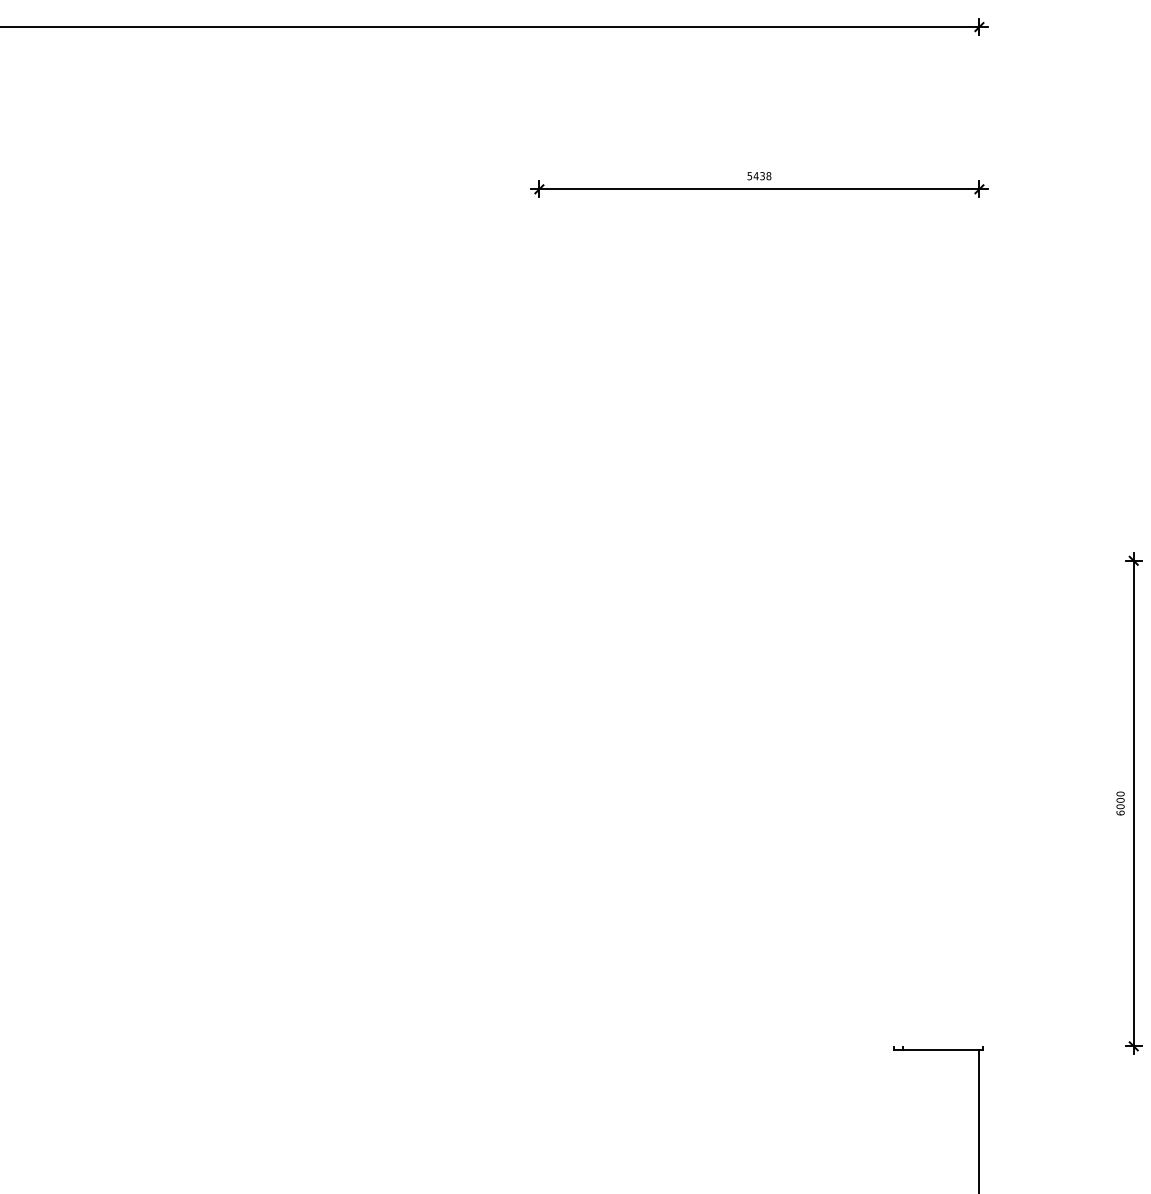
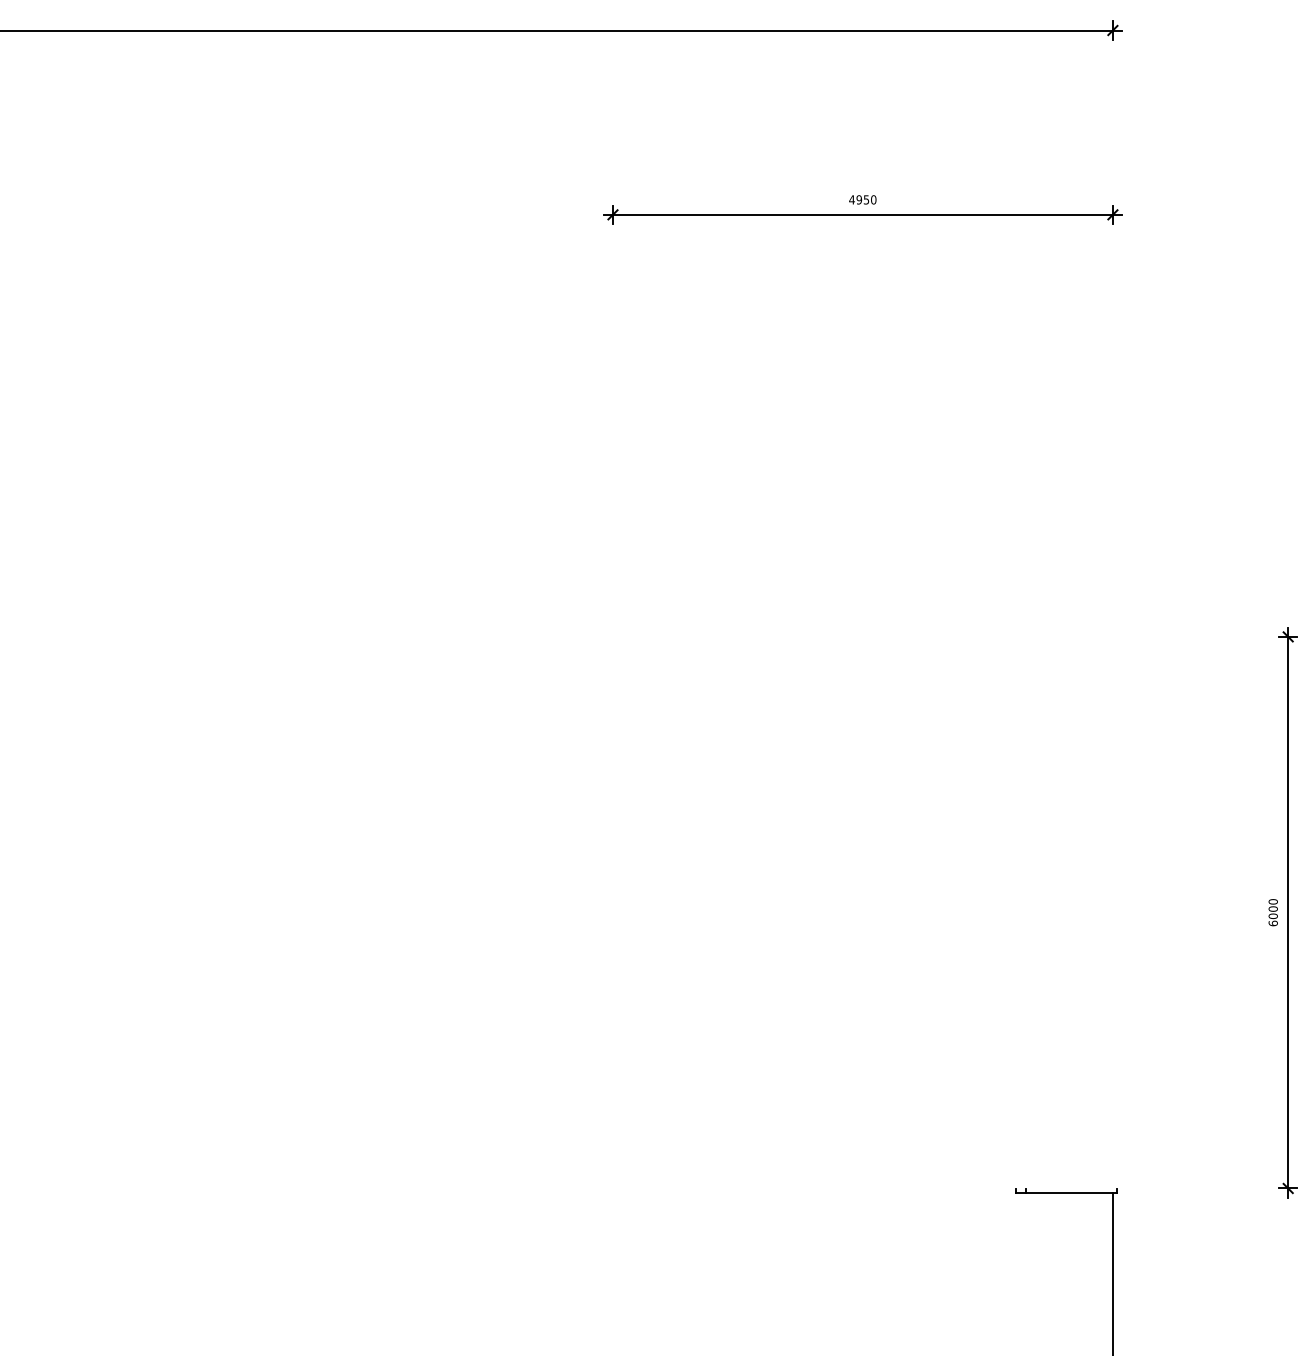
text: (759, 175) -> (862, 199), 5438 -> 4950

